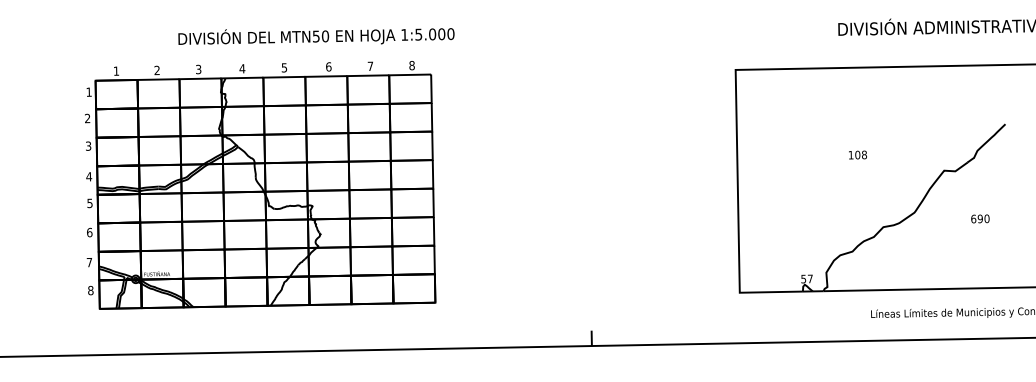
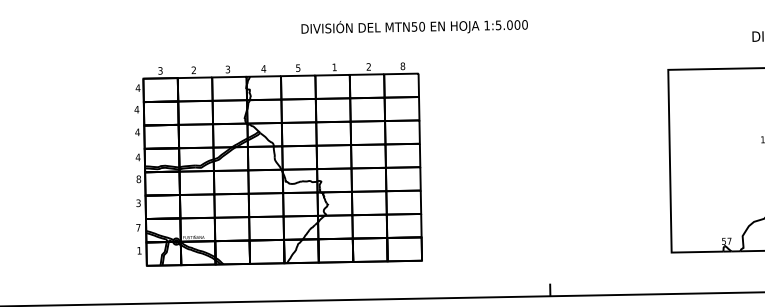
text: (316, 36) -> (414, 26), moved
text: (370, 65) -> (368, 66), 7 -> 2
text: (328, 66) -> (334, 67), 6 -> 1
text: (116, 70) -> (160, 70), 1 -> 3
text: (89, 91) -> (138, 87), 1 -> 4
text: (87, 118) -> (136, 109), 2 -> 4
text: (87, 145) -> (136, 131), 3 -> 4
text: (89, 203) -> (138, 179), 5 -> 8
text: (89, 232) -> (138, 203), 6 -> 3
text: (90, 290) -> (139, 250), 8 -> 1

